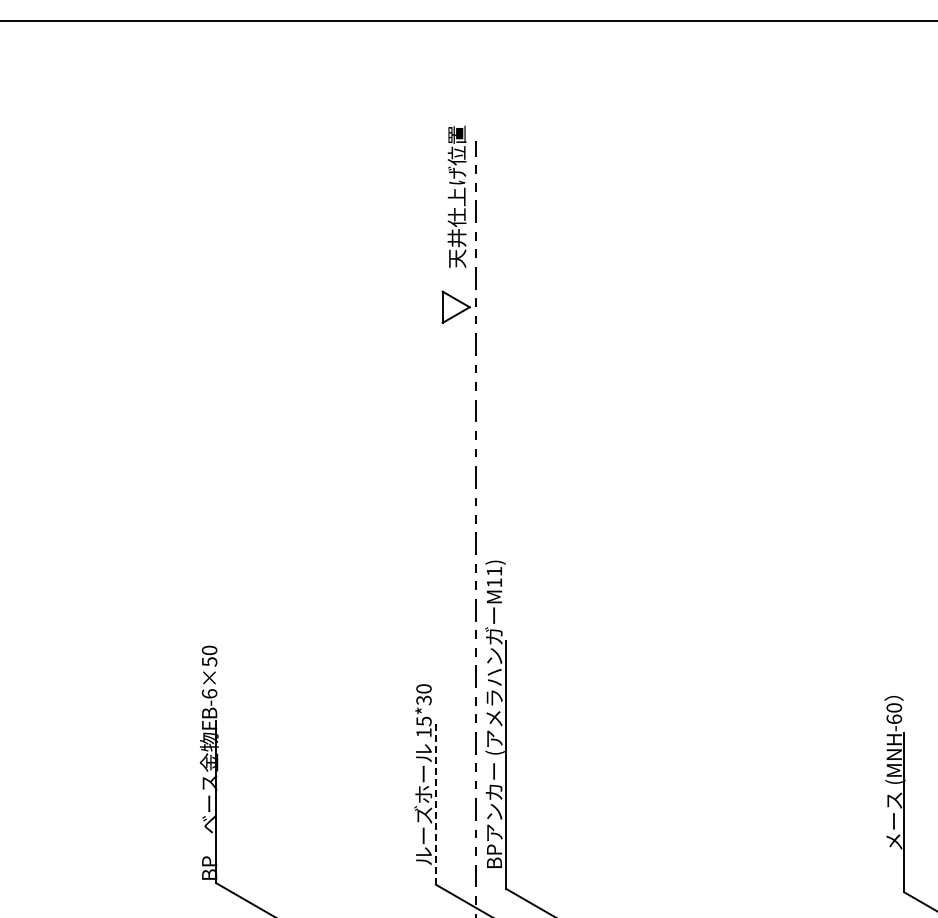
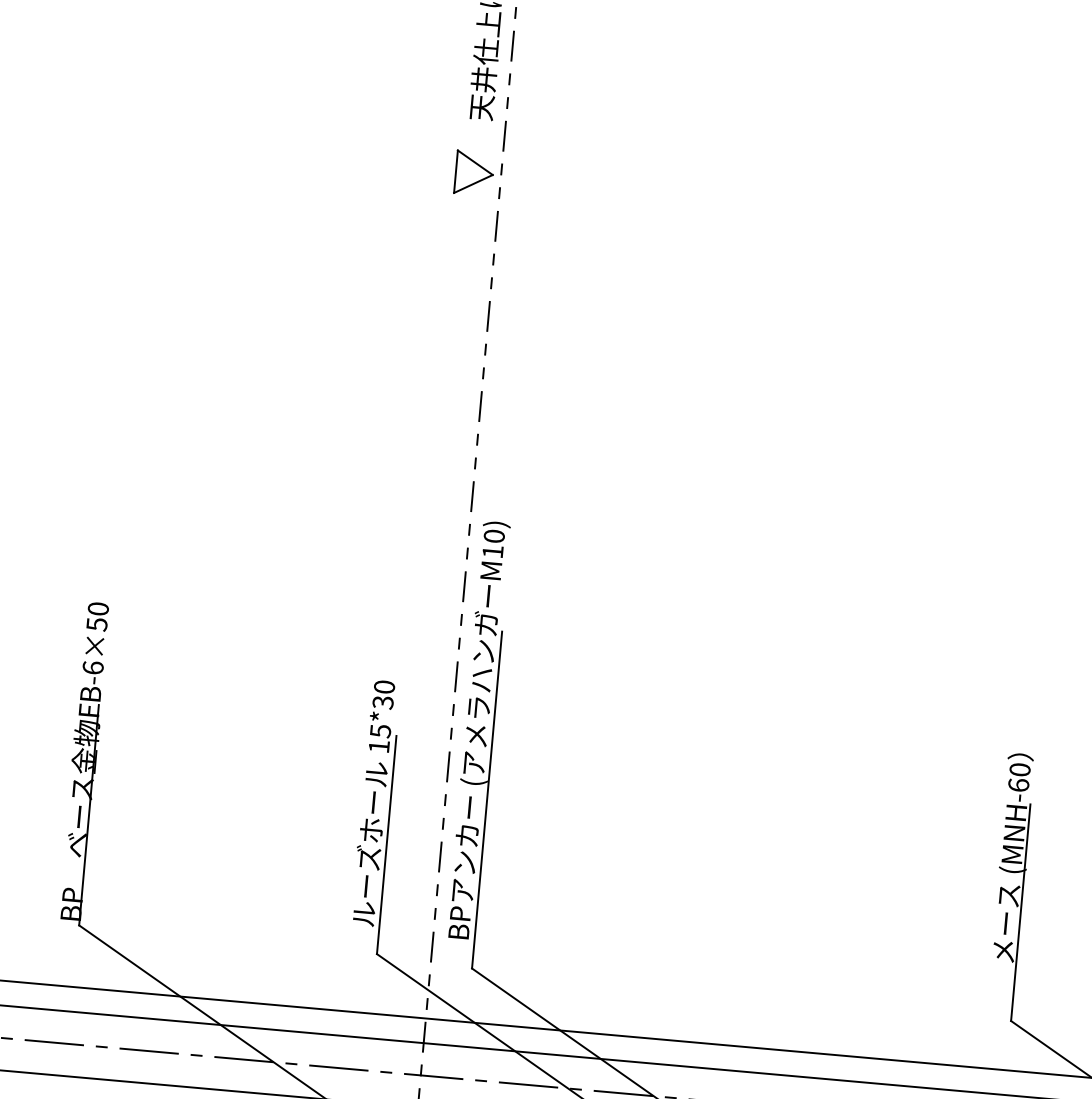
text: (494, 571) -> (494, 536), M11) -> M10)
line: (435, 803) -> (386, 843), dashed -> solid

